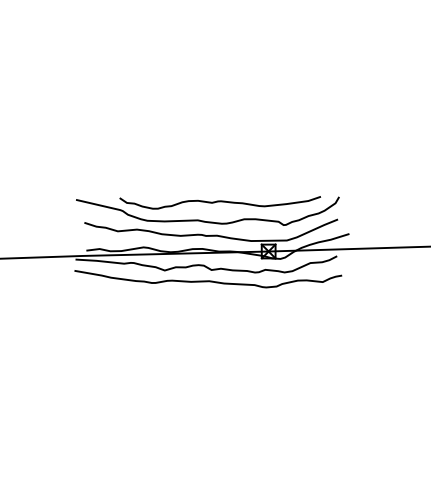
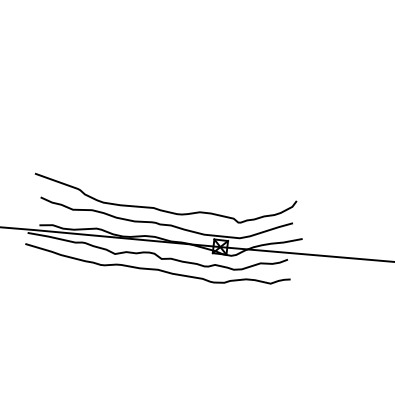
curve: (219, 202) -> (177, 192), removed

